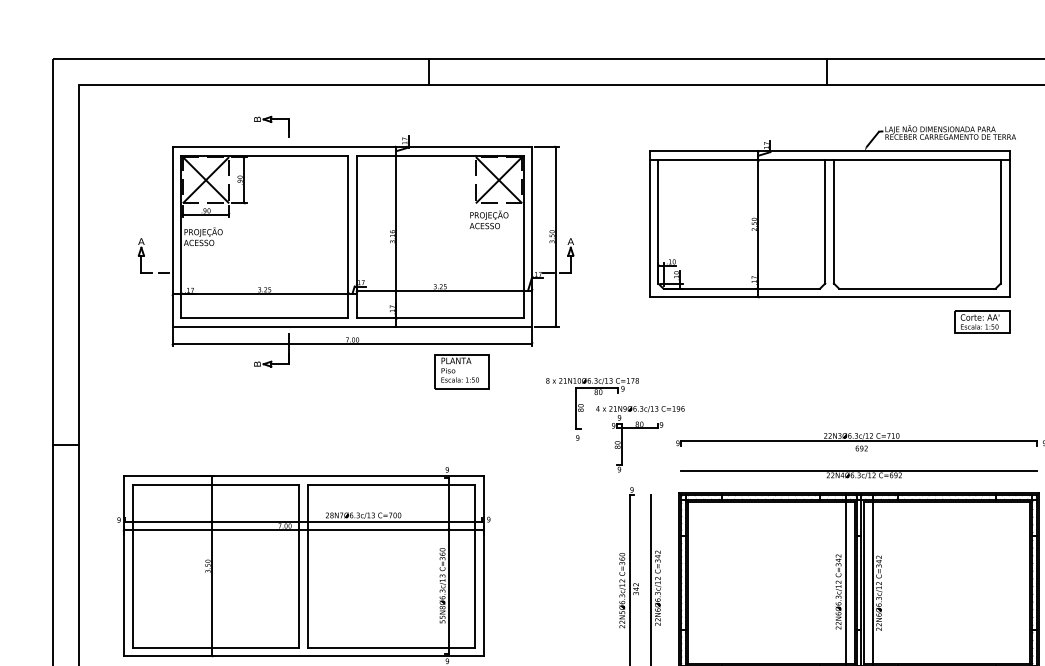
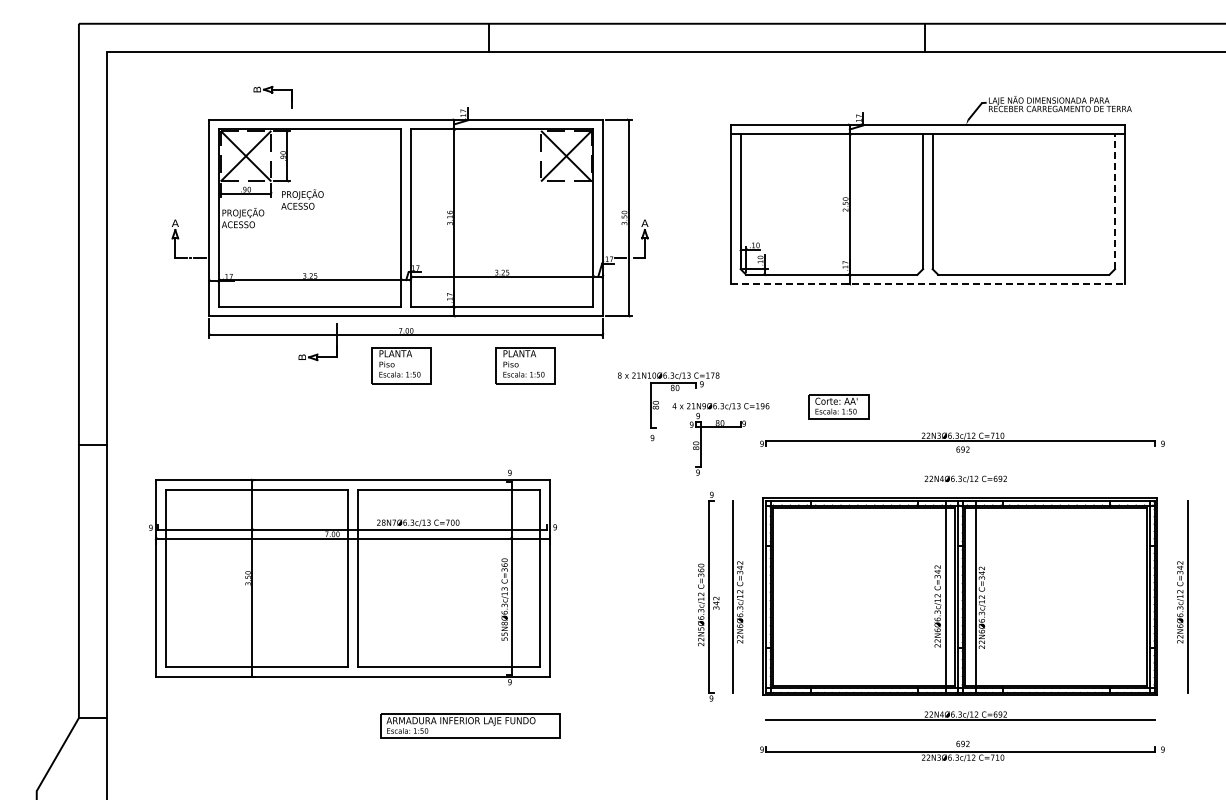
part: (271, 126) -> (272, 97), moved
text: (489, 219) -> (302, 199), moved
line: (1001, 221) -> (1115, 201), solid -> dashed
line: (829, 297) -> (927, 284), solid -> dashed
part: (981, 322) -> (838, 406), moved
part: (348, 371) -> (401, 365), added
line: (858, 470) -> (959, 473), removed

